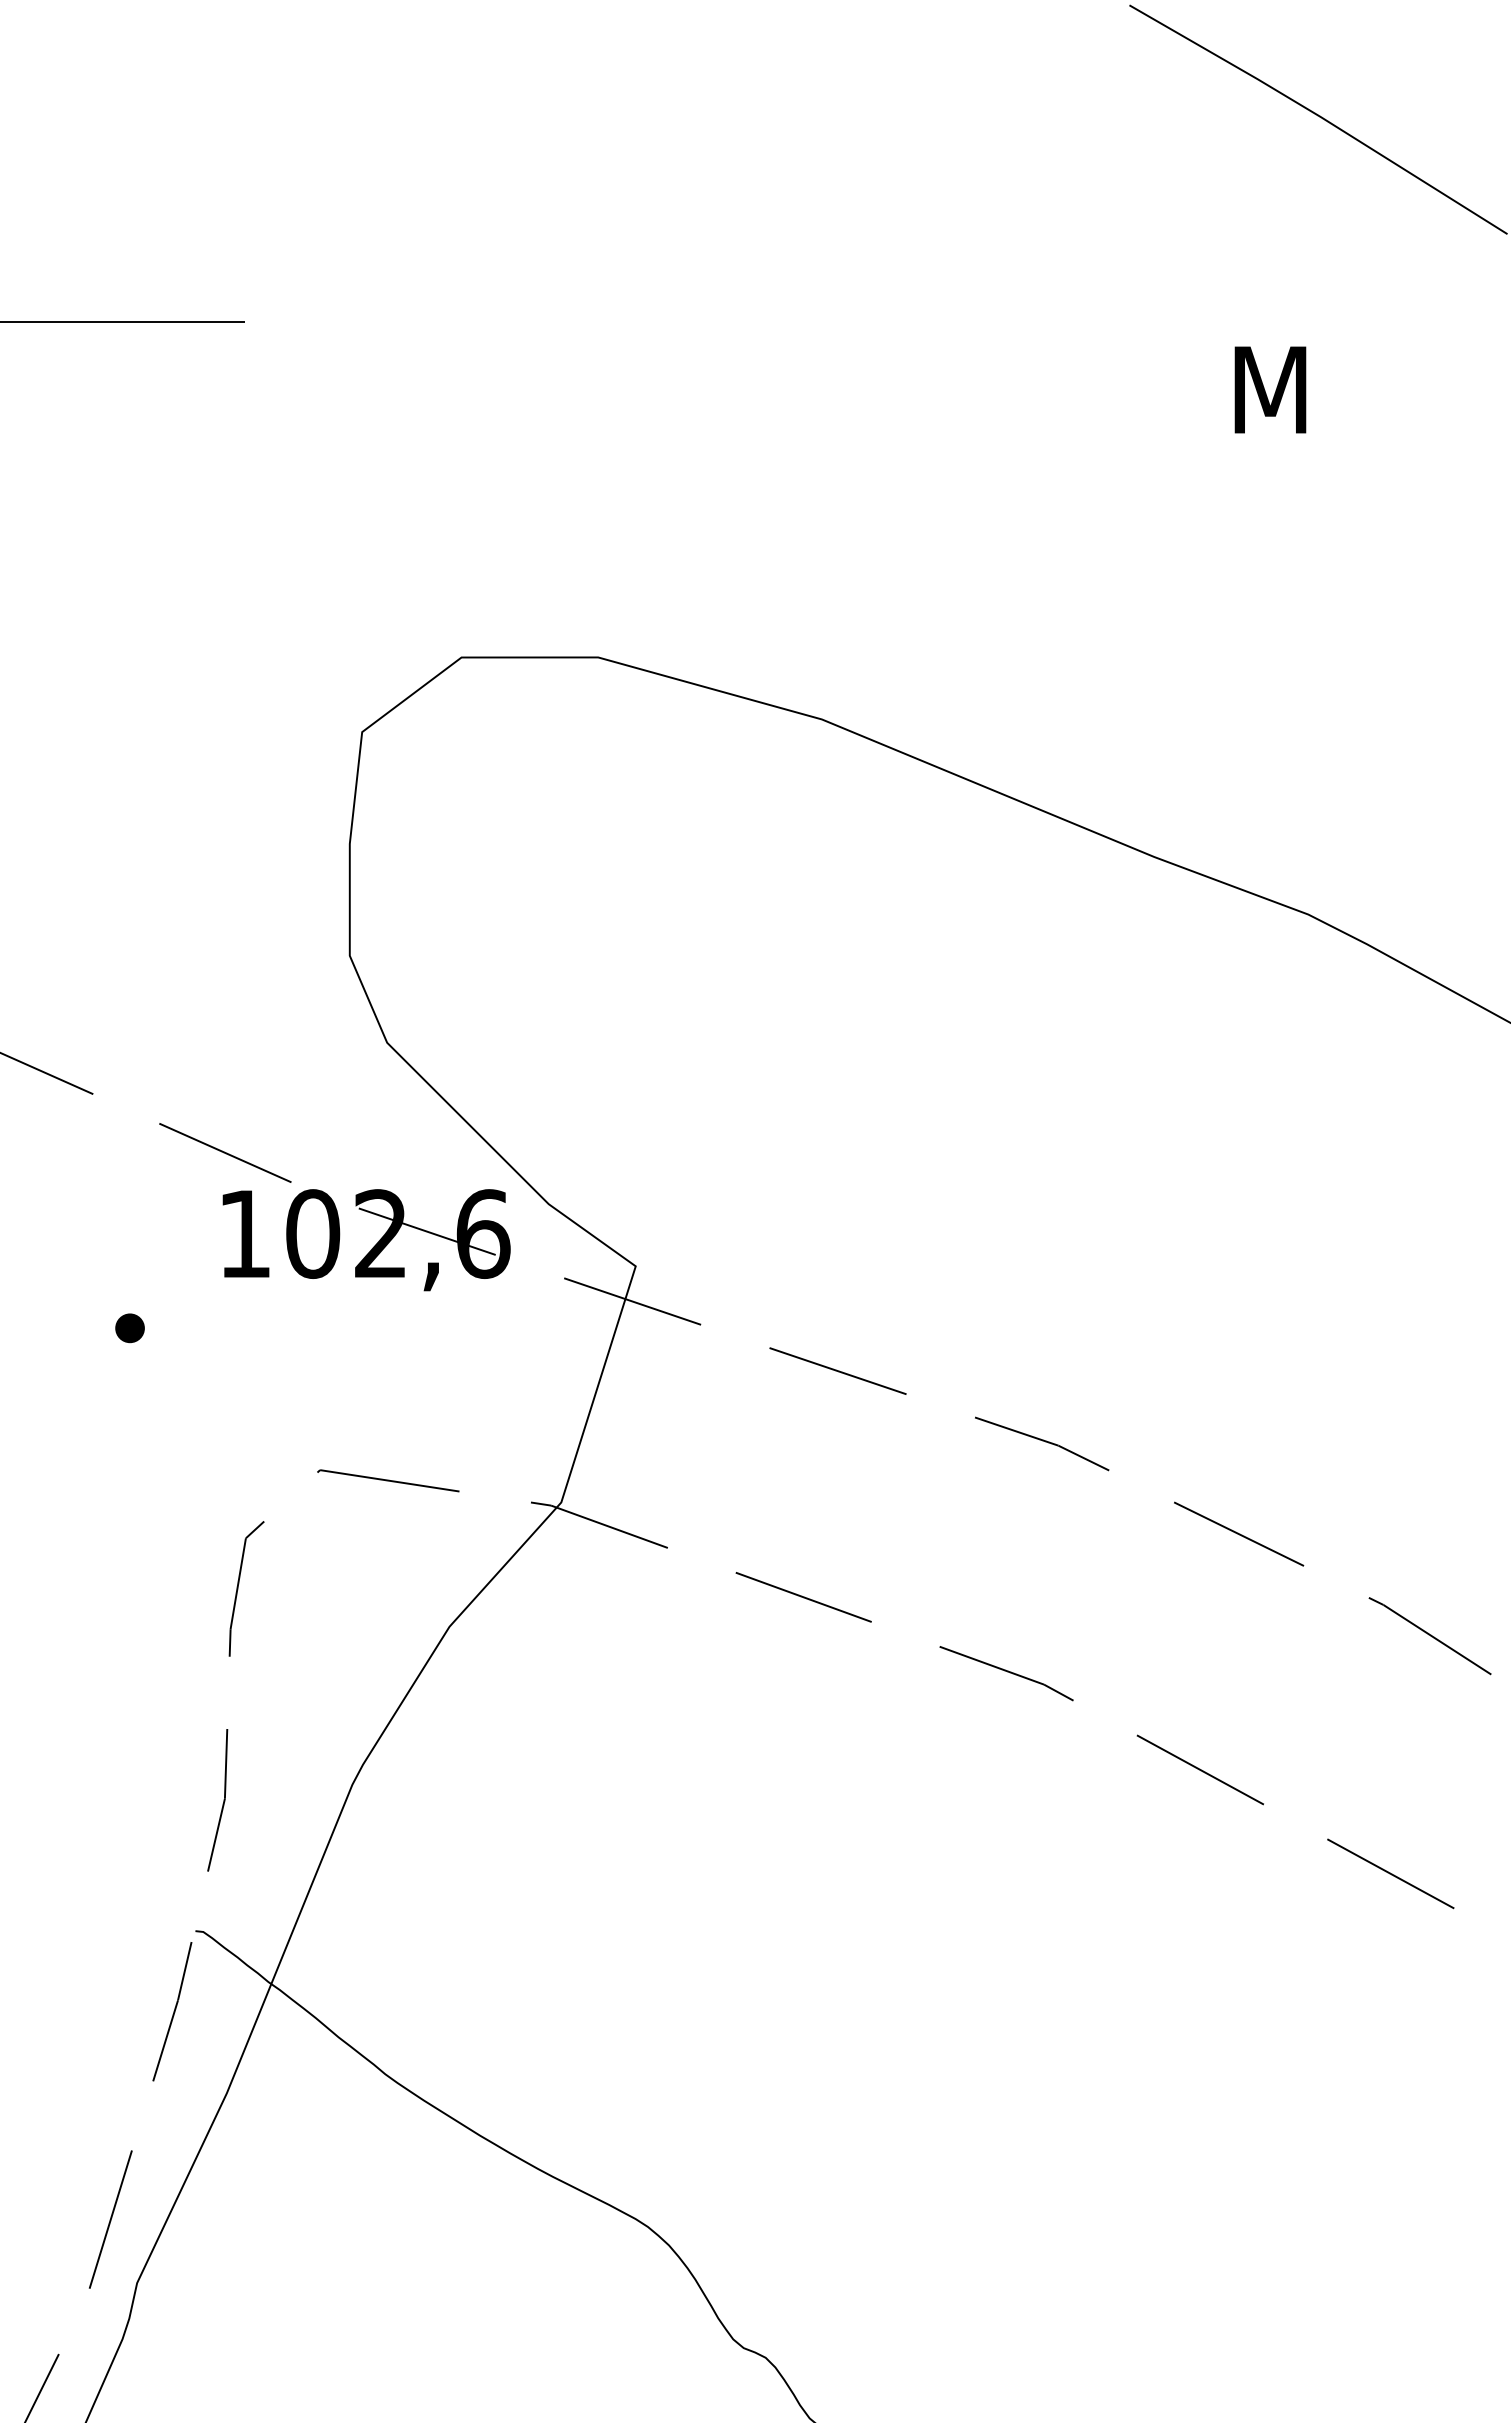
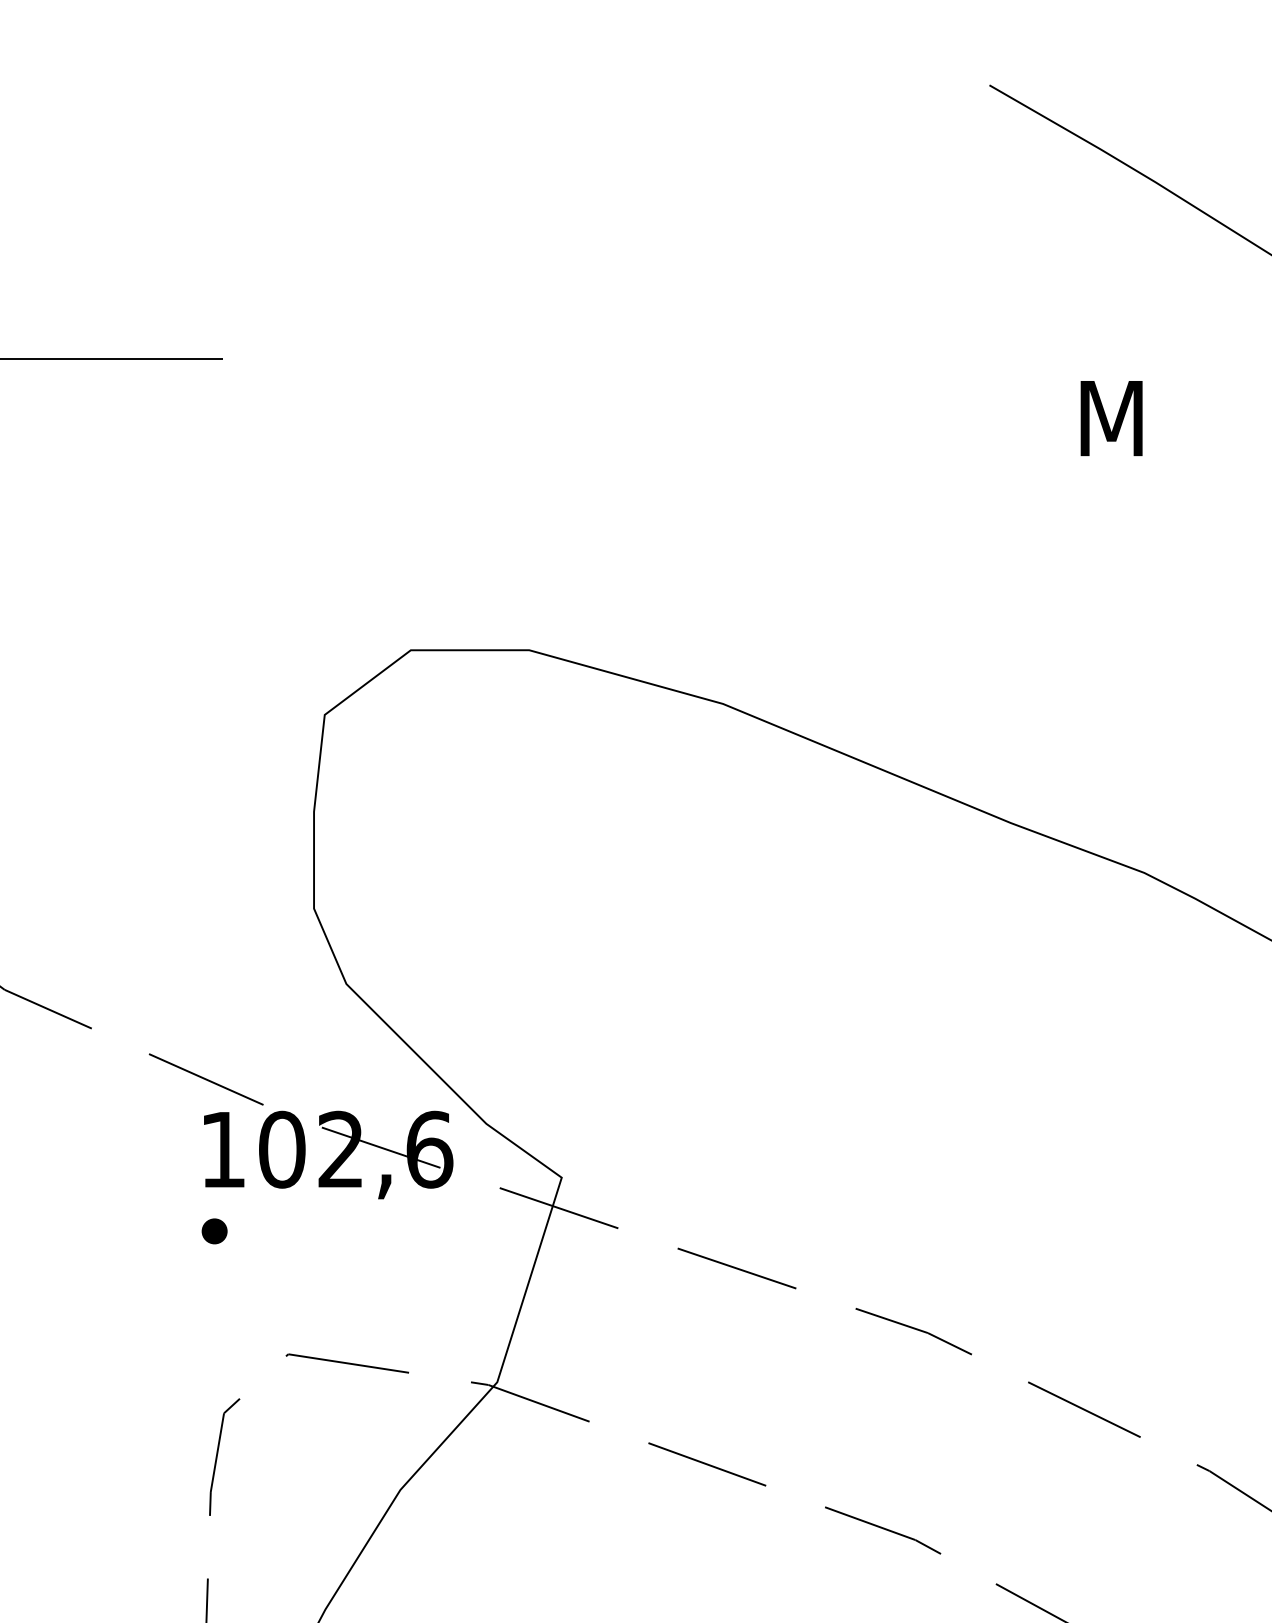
part: (129, 1328) -> (214, 1231), moved

